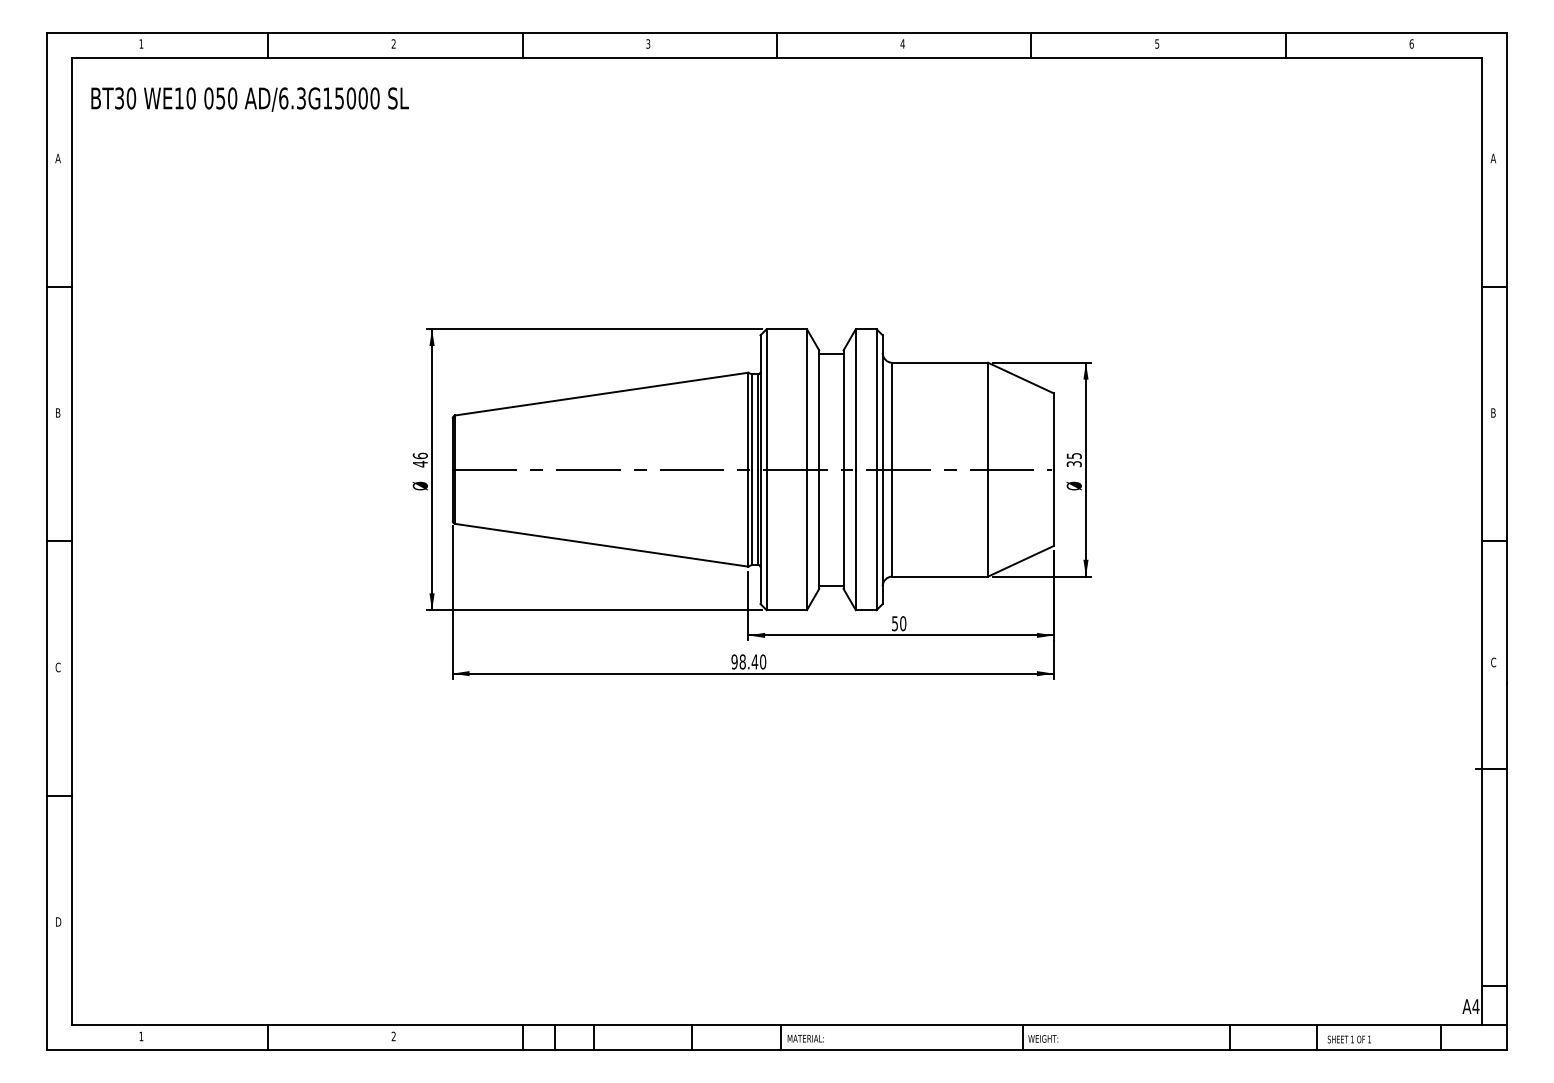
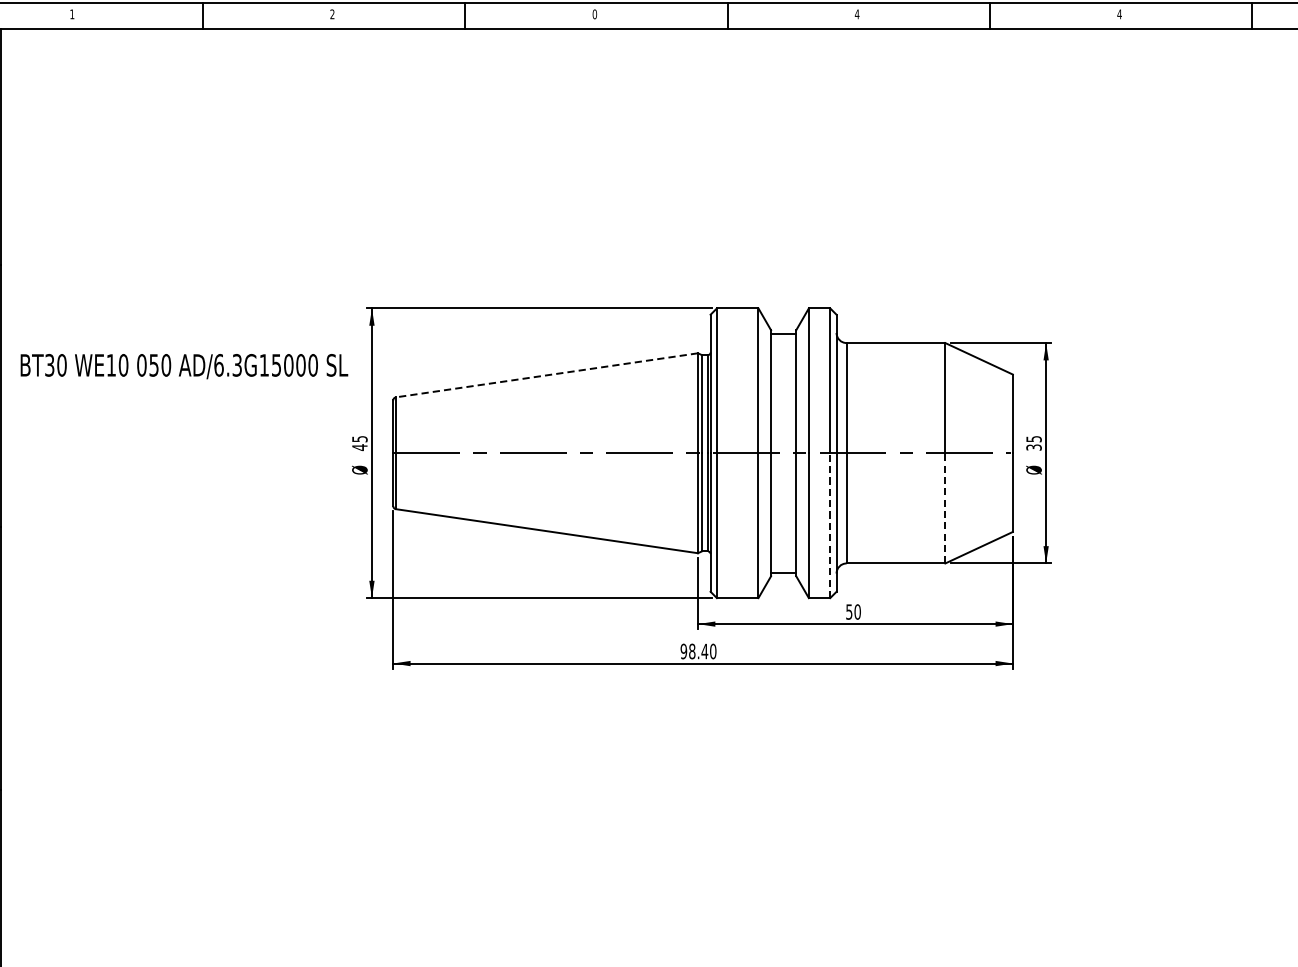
text: (648, 43) -> (595, 13), 3 -> 0
text: (1157, 43) -> (1119, 13), 5 -> 4
text: (249, 99) -> (183, 366), moved
line: (601, 394) -> (546, 375), solid -> dashed
text: (419, 455) -> (359, 438), 46 -> 45
line: (988, 522) -> (945, 507), solid -> dashed
line: (876, 539) -> (830, 525), solid -> dashed

